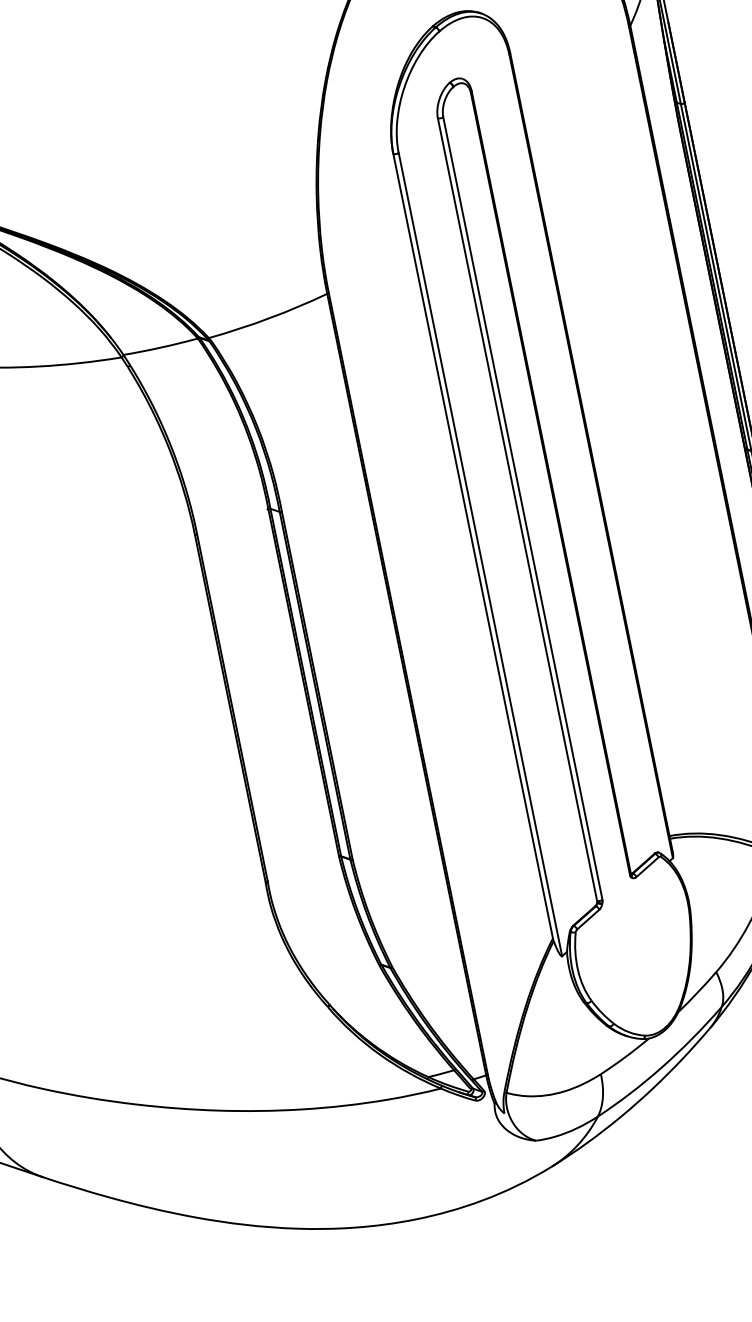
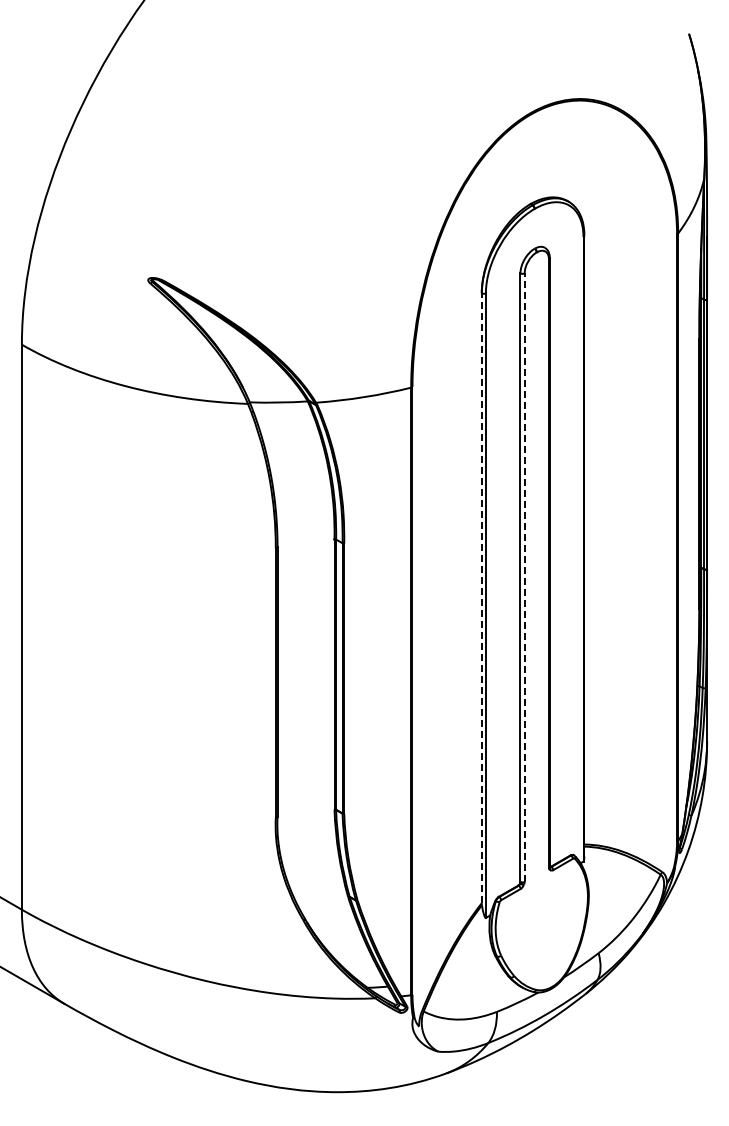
line: (522, 508) -> (524, 577), solid -> dashed
line: (472, 546) -> (481, 598), solid -> dashed

